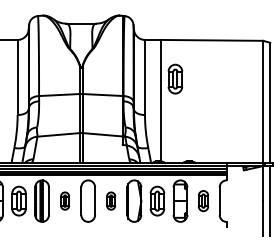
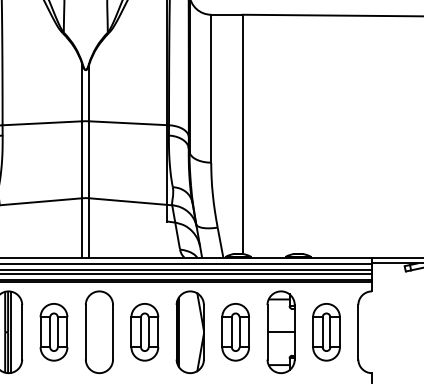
part: (175, 78) -> (271, 90), removed
part: (64, 200) -> (52, 330), size x1.67
part: (110, 200) -> (143, 330), size x1.67
part: (203, 200) -> (326, 330), size x1.43

